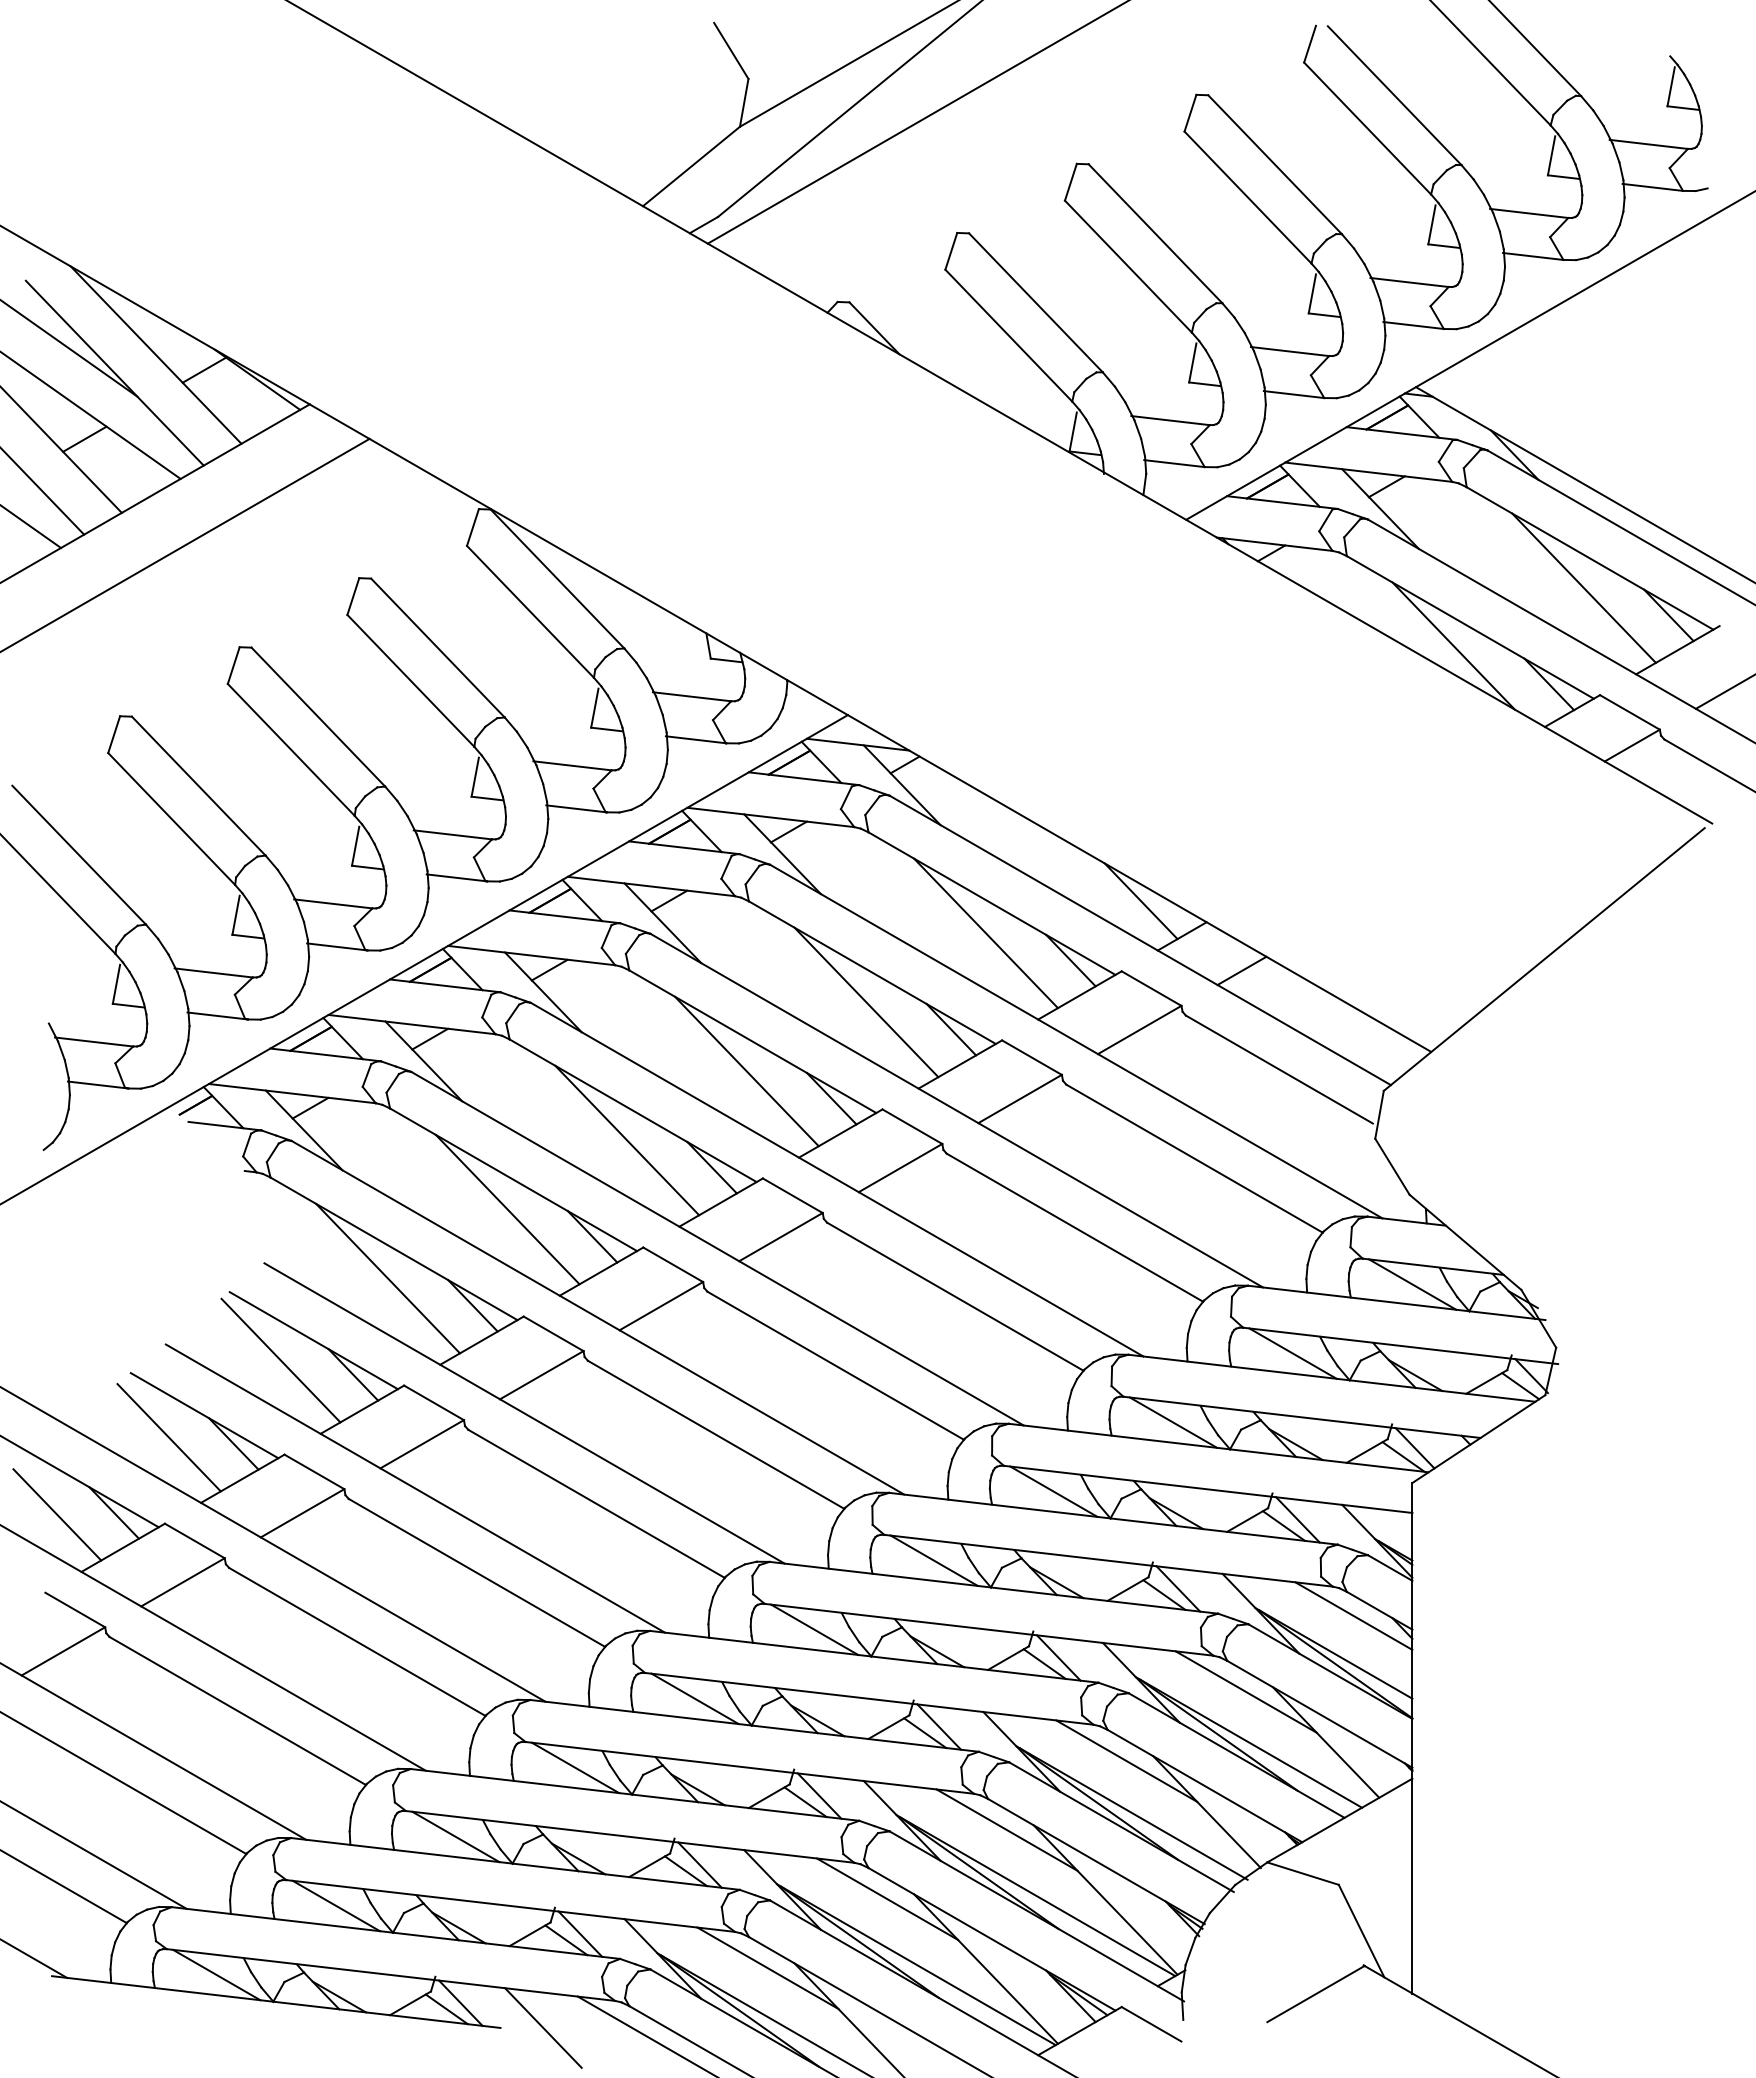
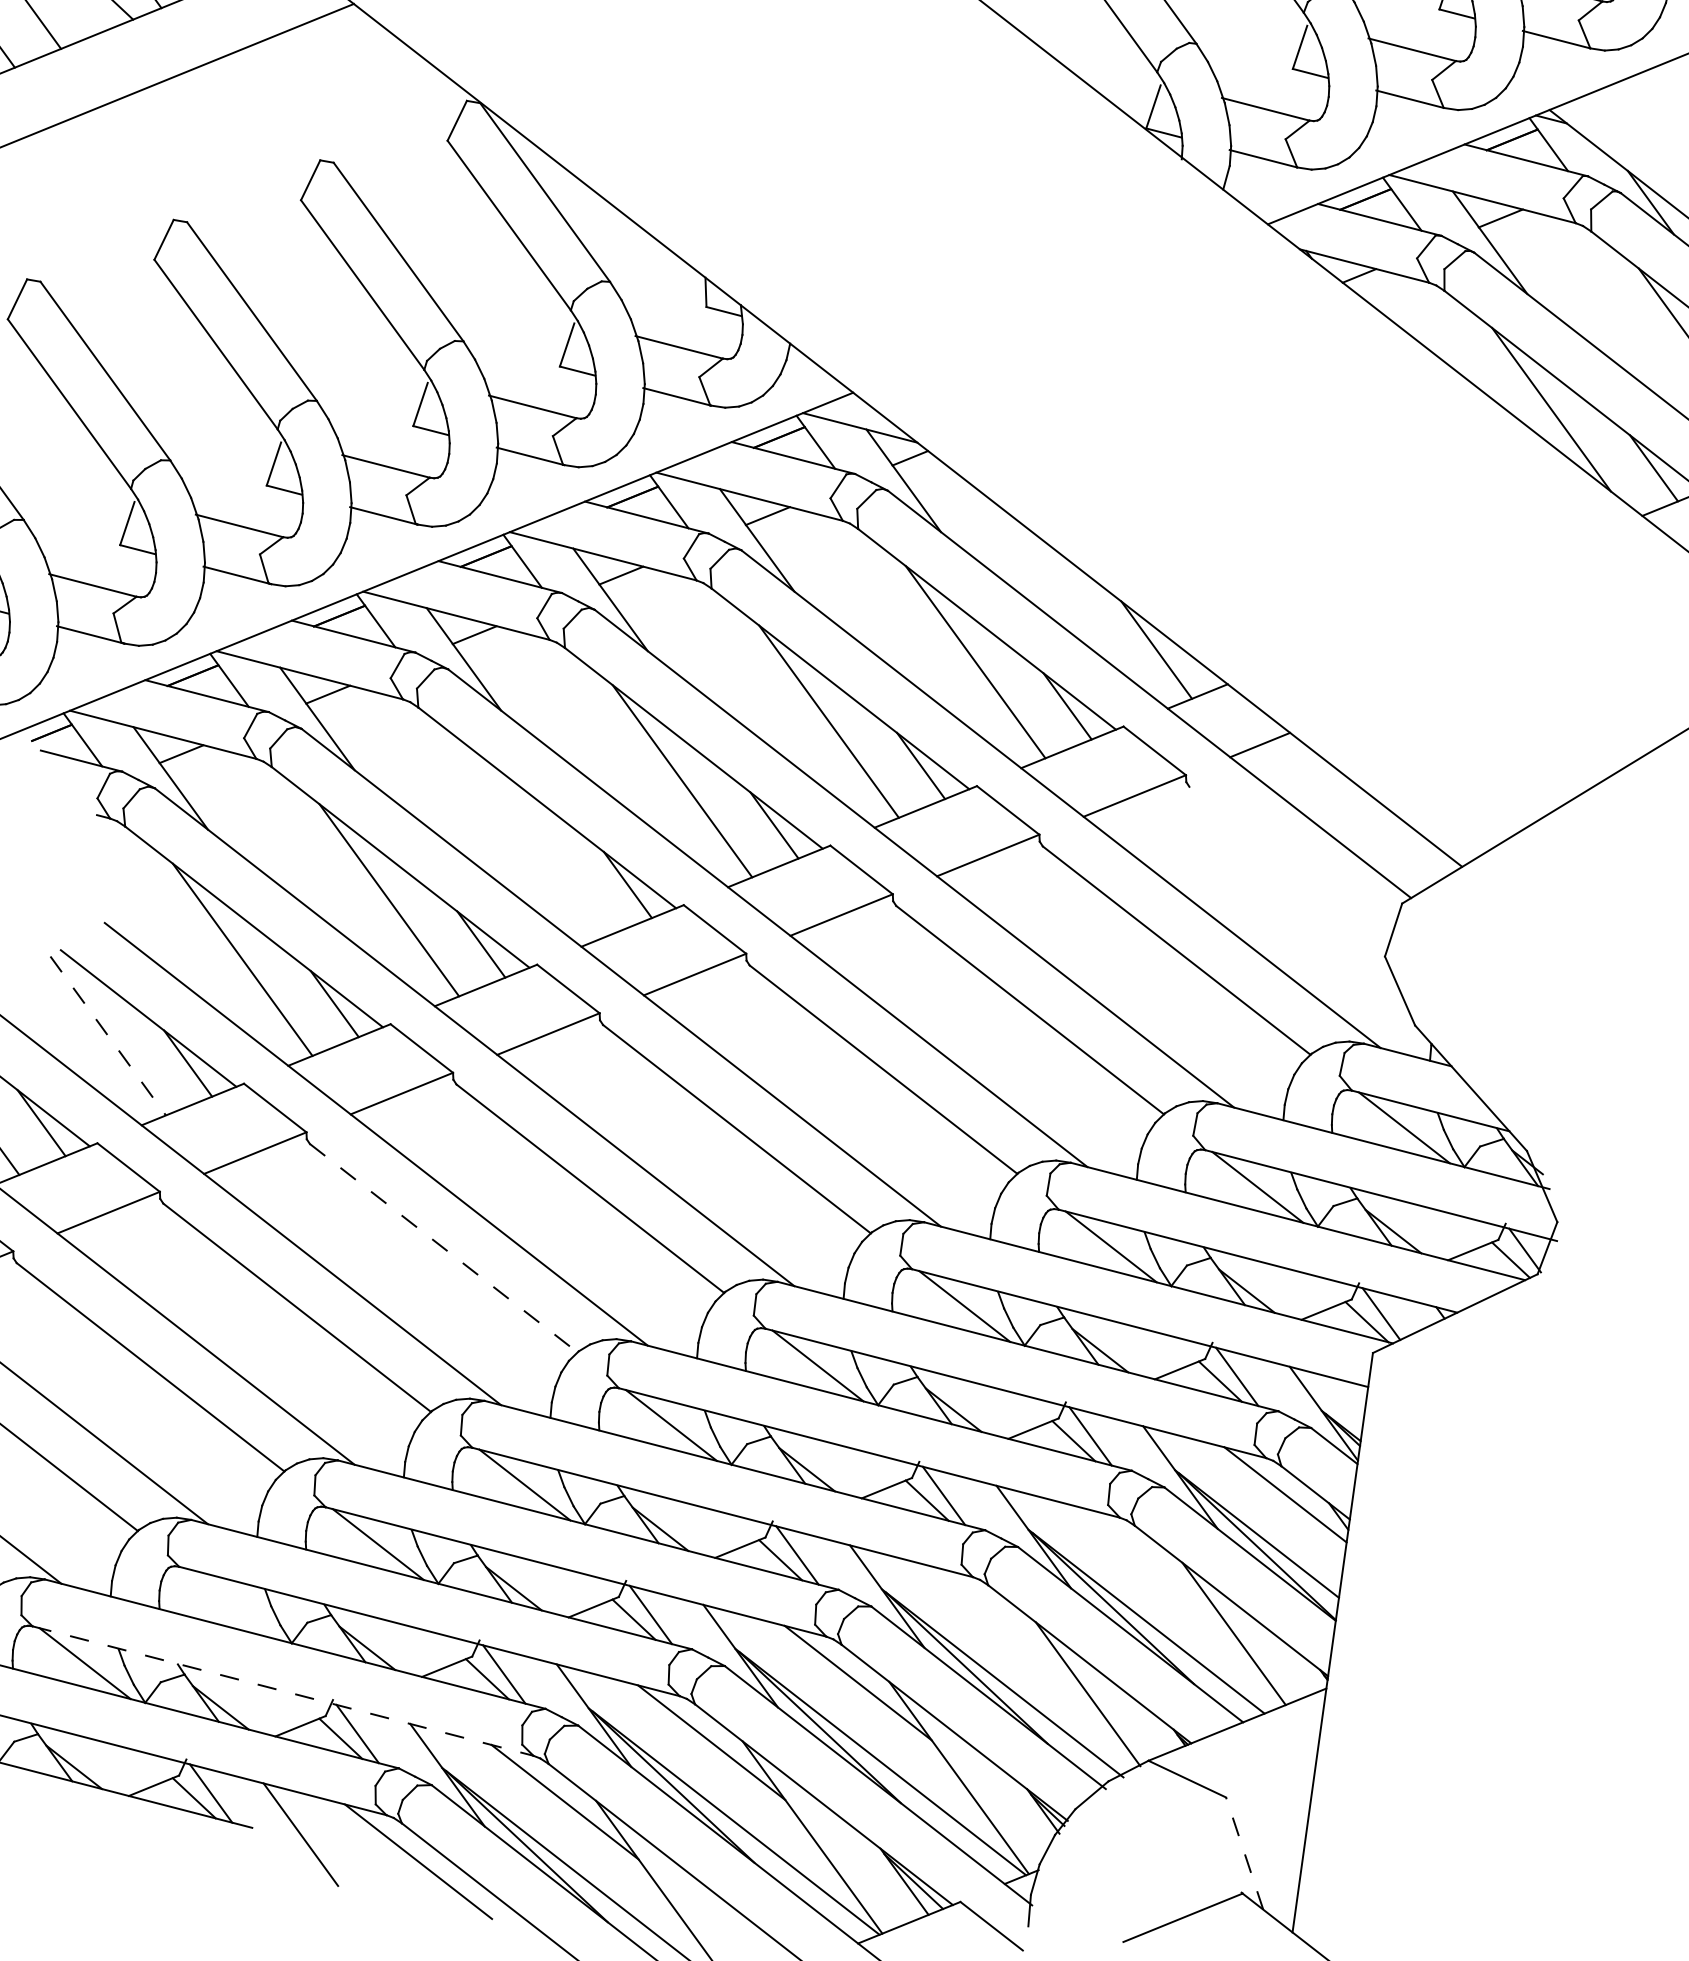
line: (1278, 1069) -> (1286, 862), removed
line: (627, 1140) -> (536, 840), removed
line: (280, 1360) -> (107, 1035), solid -> dashed
line: (597, 1504) -> (444, 1249), solid -> dashed
line: (1245, 1691) -> (1150, 1563), removed
line: (1126, 1760) -> (1004, 1622), removed
line: (455, 1836) -> (231, 1603), removed
line: (510, 1905) -> (282, 1690), solid -> dashed
line: (1361, 1931) -> (1244, 1853), solid -> dashed

